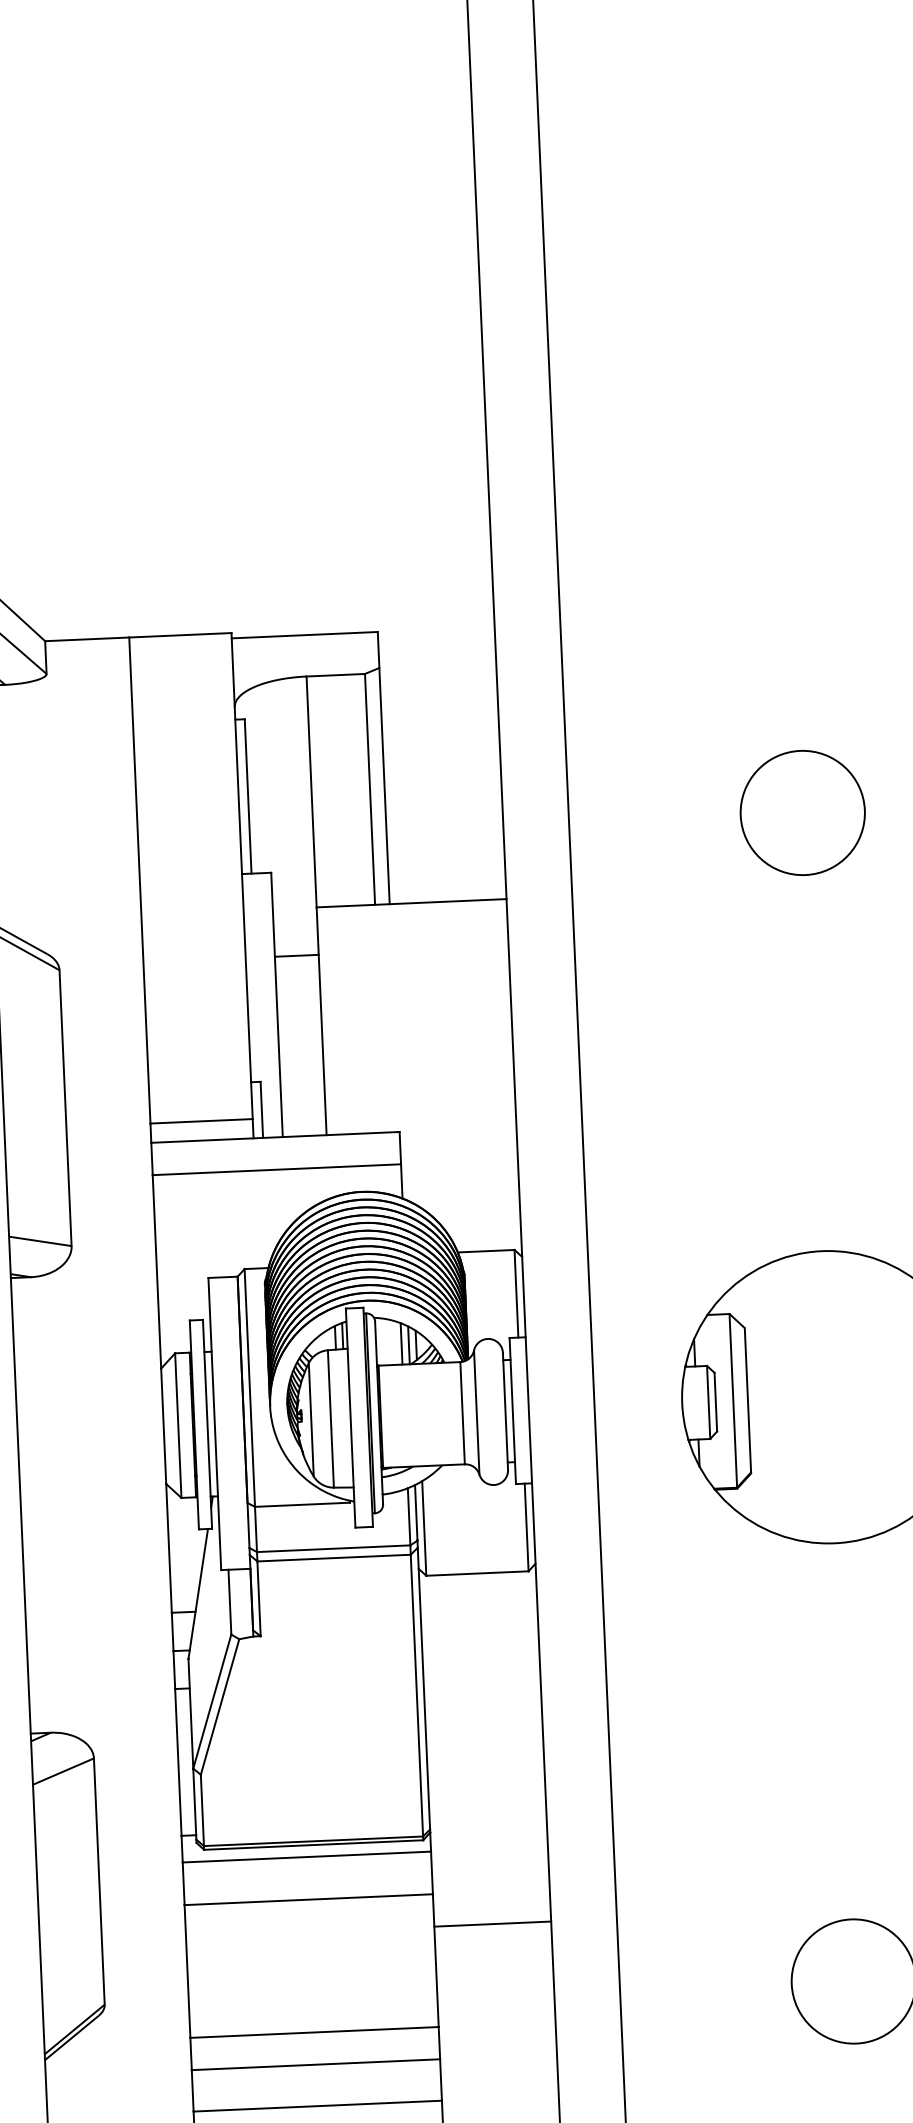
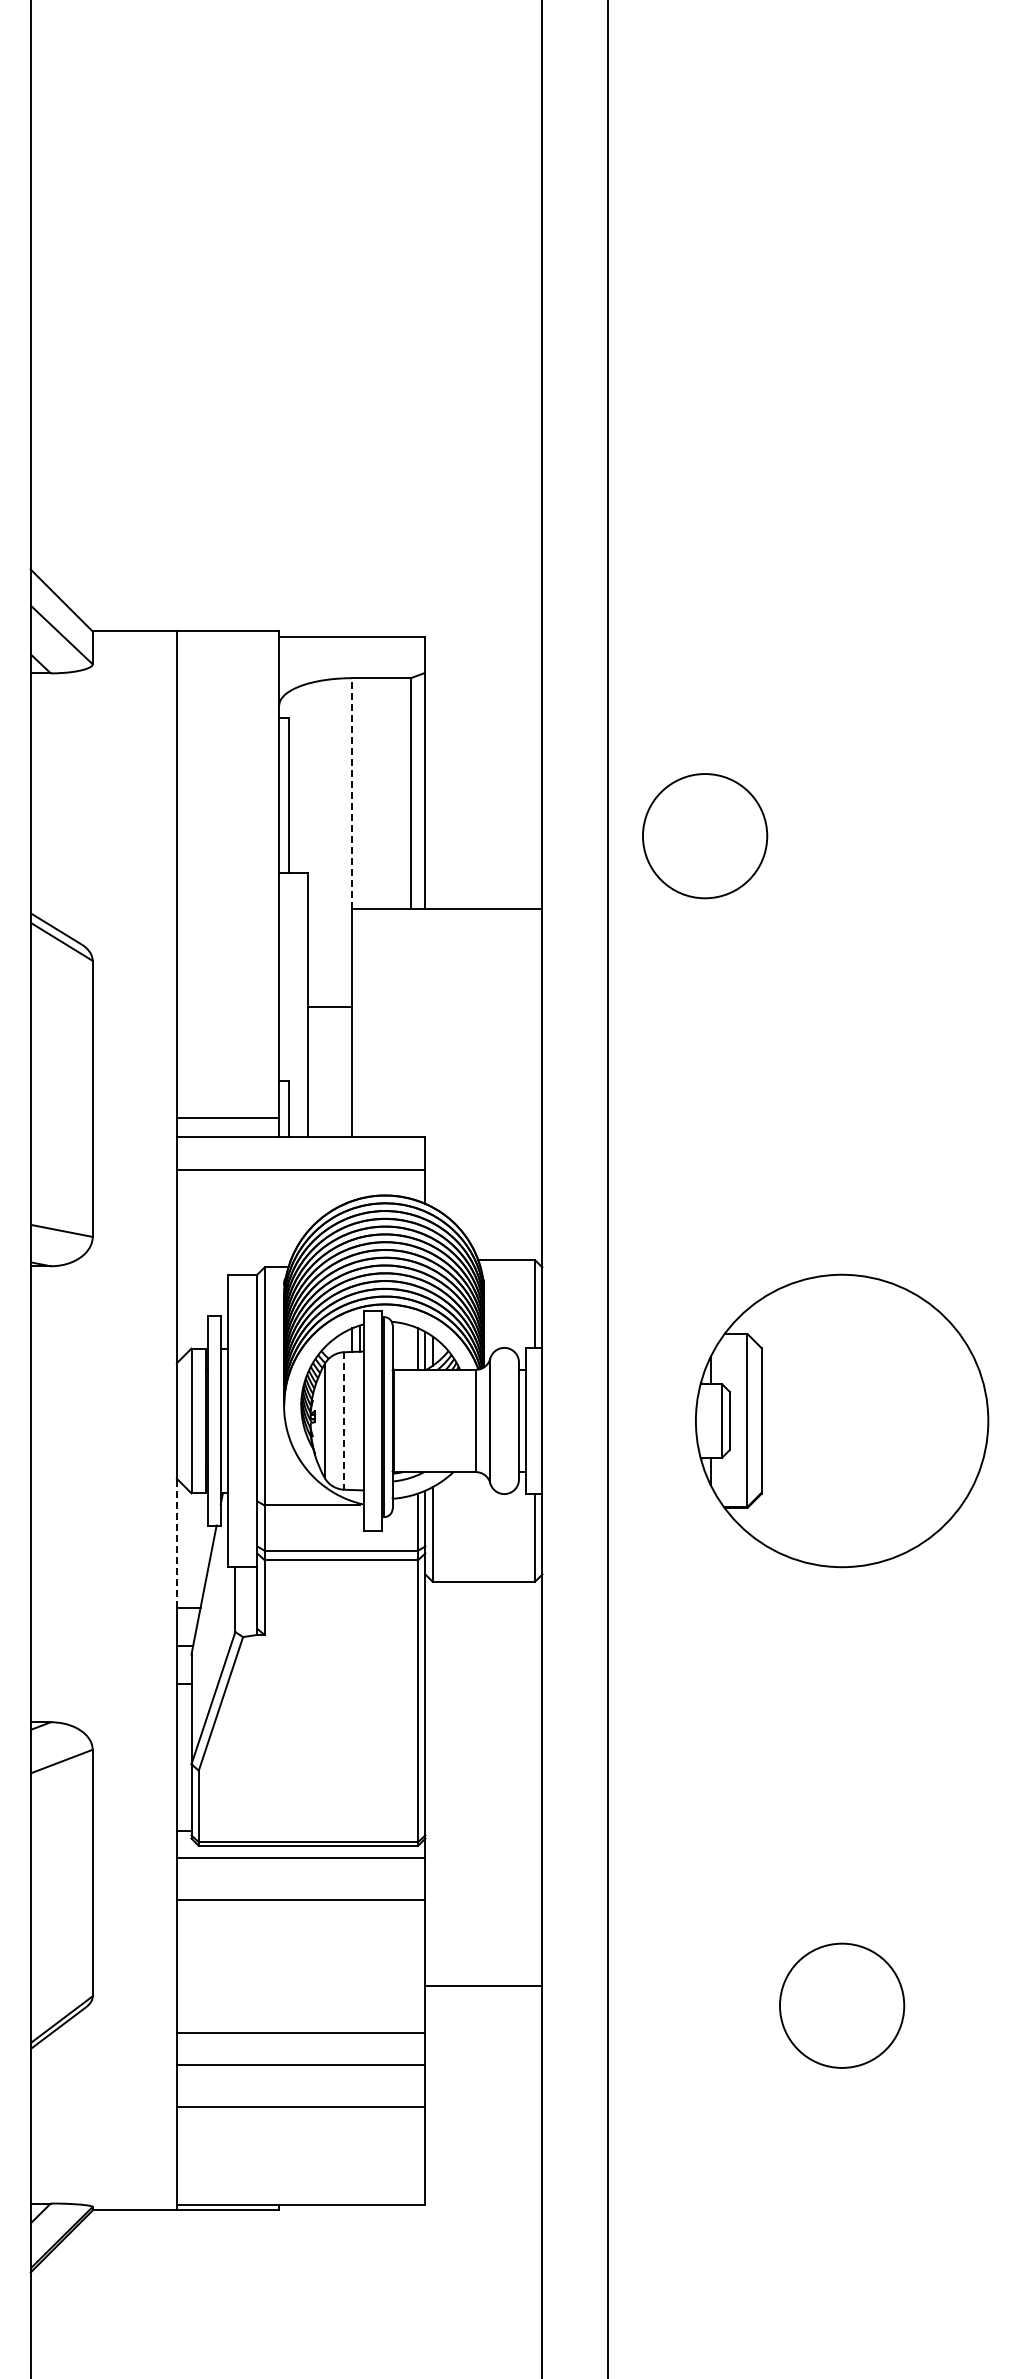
line: (311, 791) -> (352, 793), solid -> dashed
circle: (803, 813) -> (705, 836), moved
line: (296, 955) -> (330, 1006), moved
line: (331, 1419) -> (344, 1421), solid -> dashed
line: (168, 1547) -> (176, 1542), solid -> dashed
line: (492, 1923) -> (483, 1985), moved

